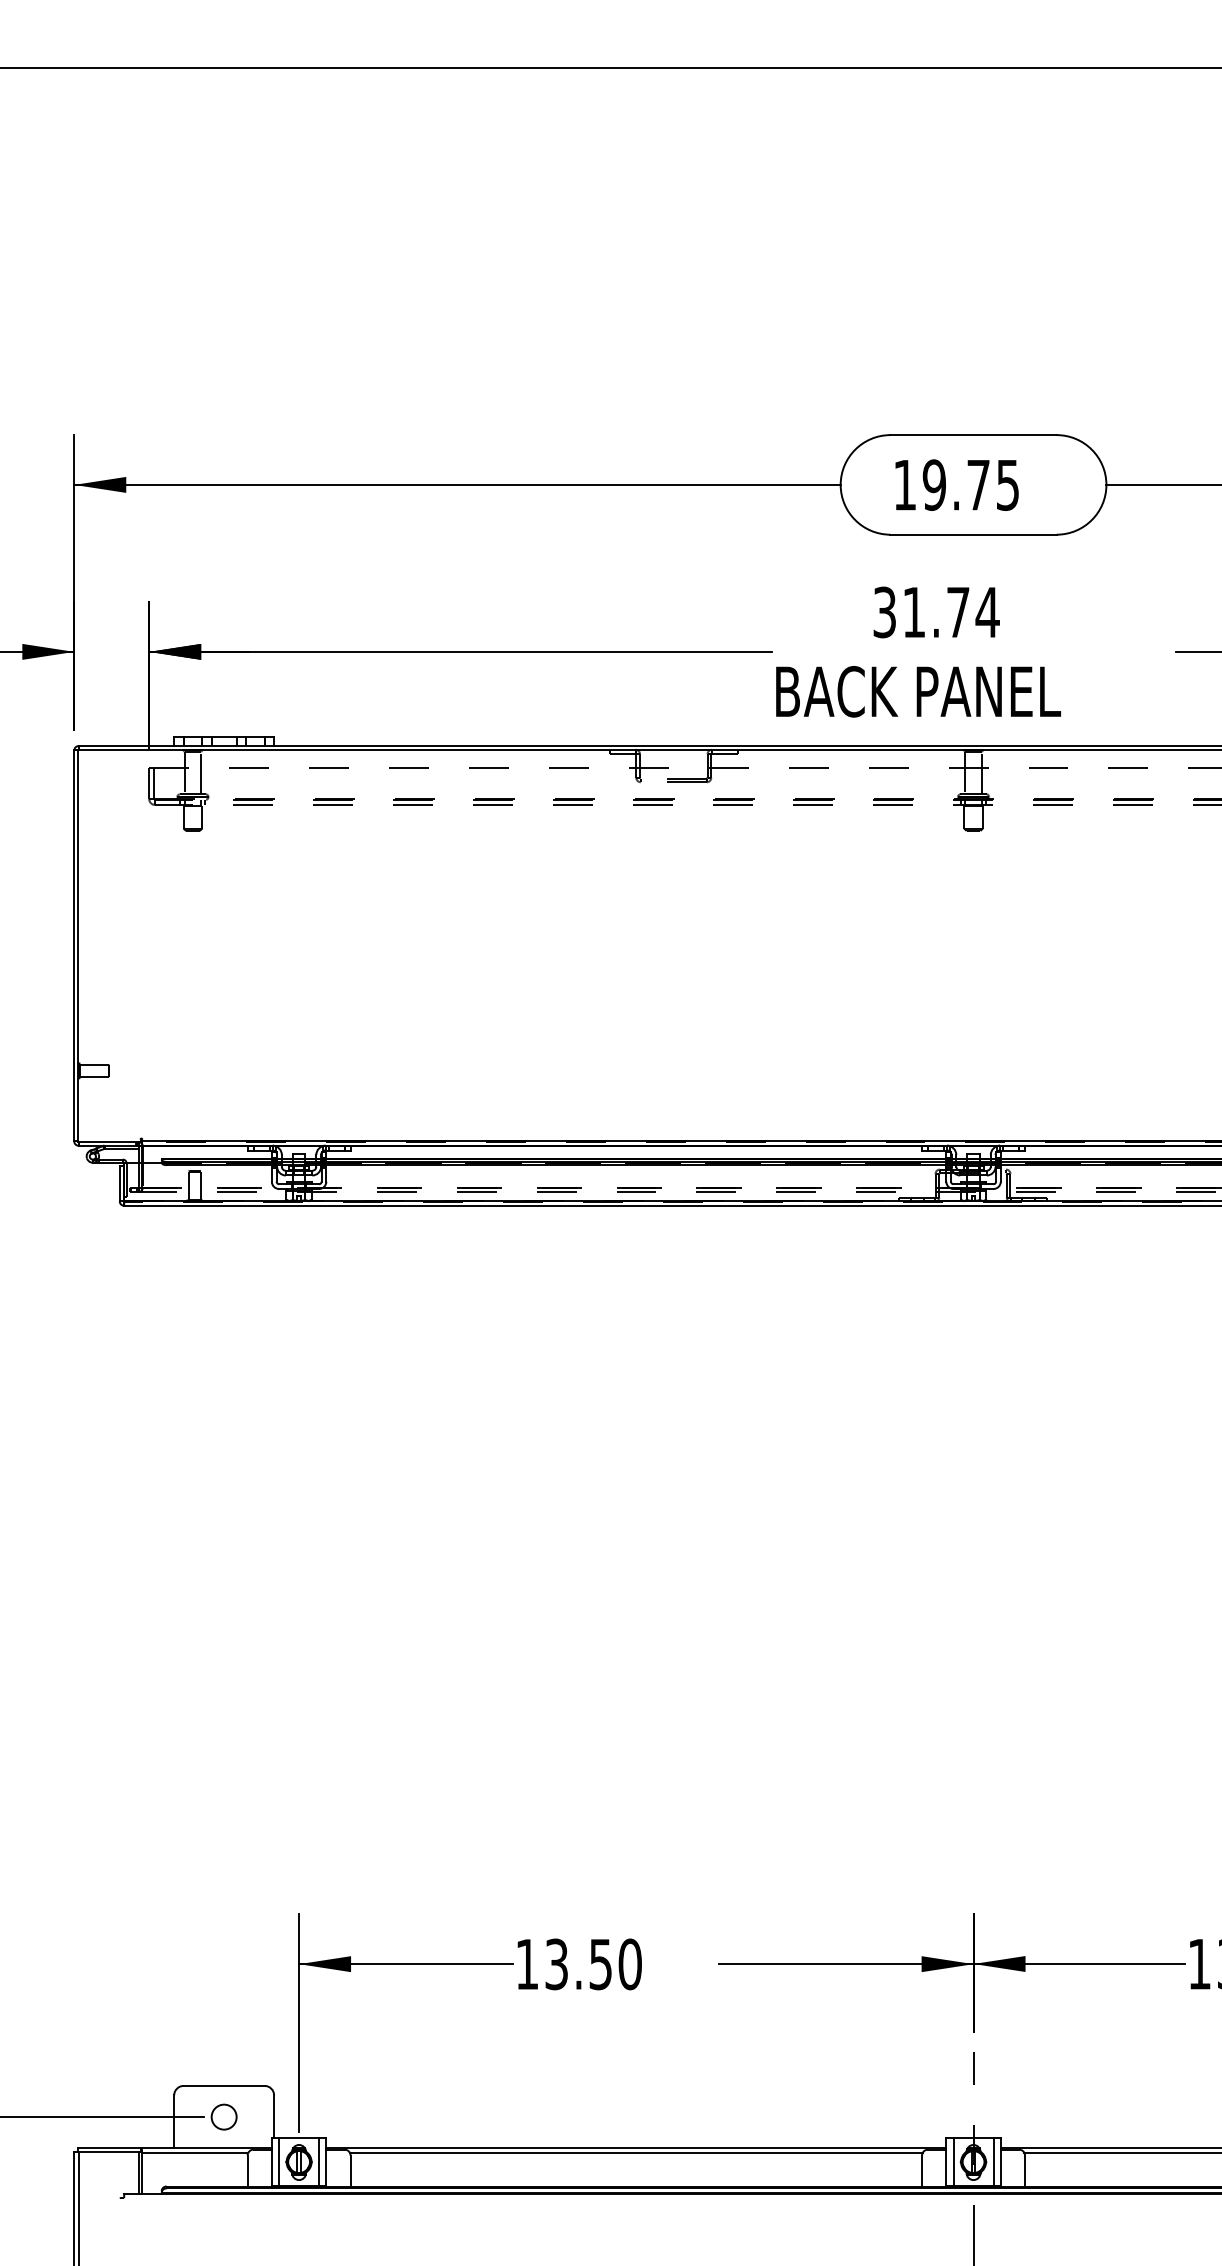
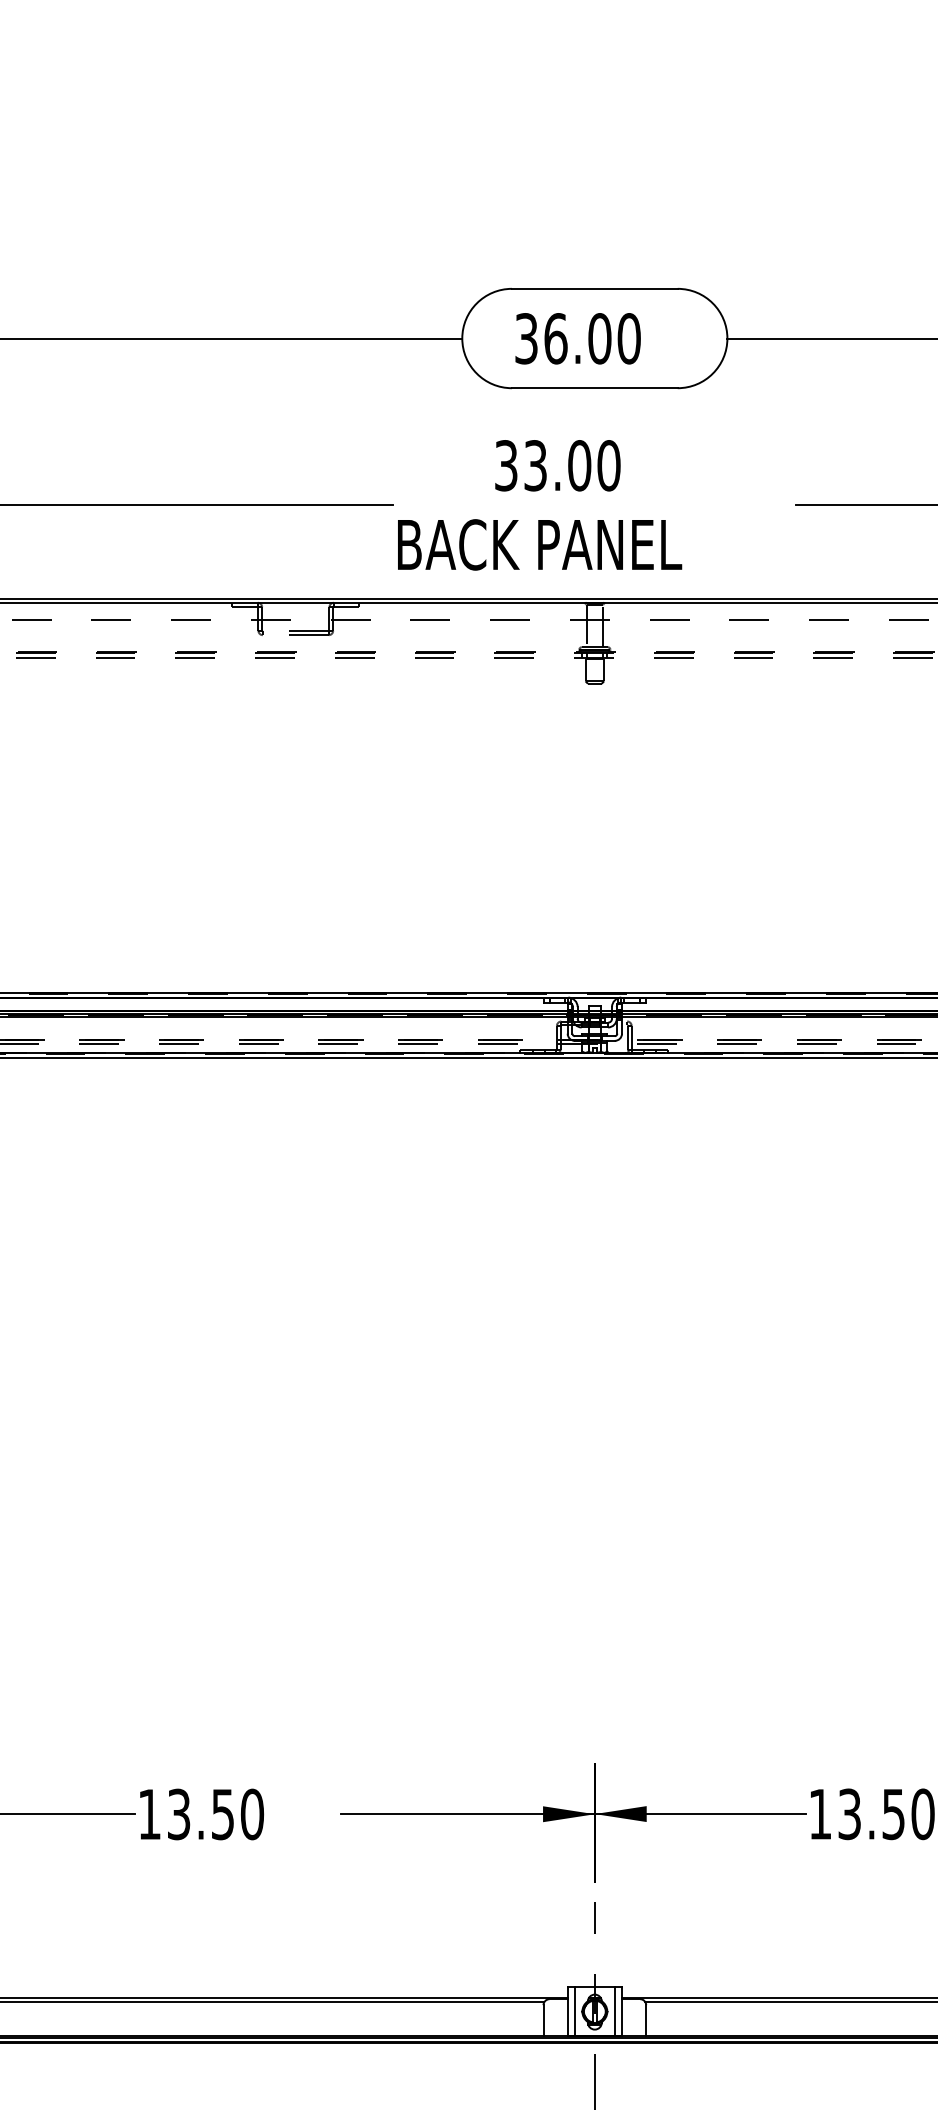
text: (956, 484) -> (577, 338), 19.75 -> 36.00
text: (951, 612) -> (572, 465), 31.74 -> 33.00

